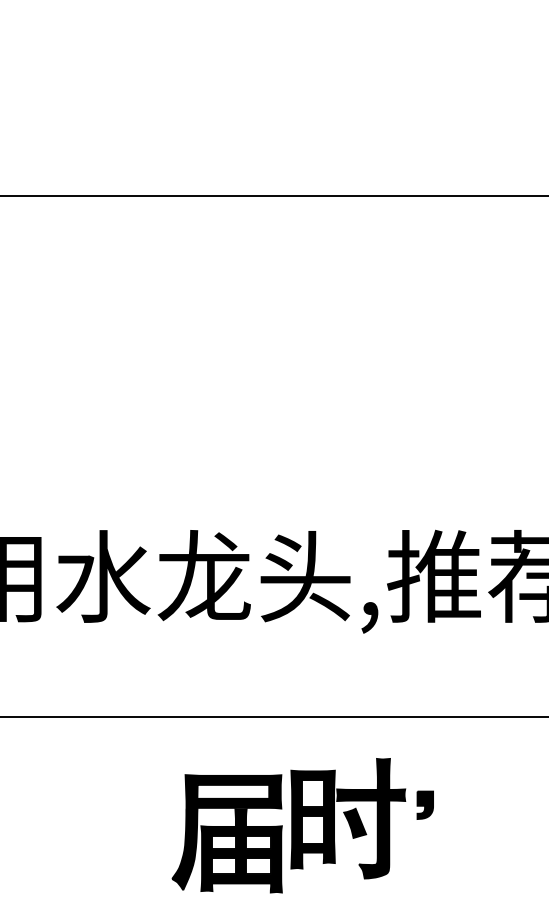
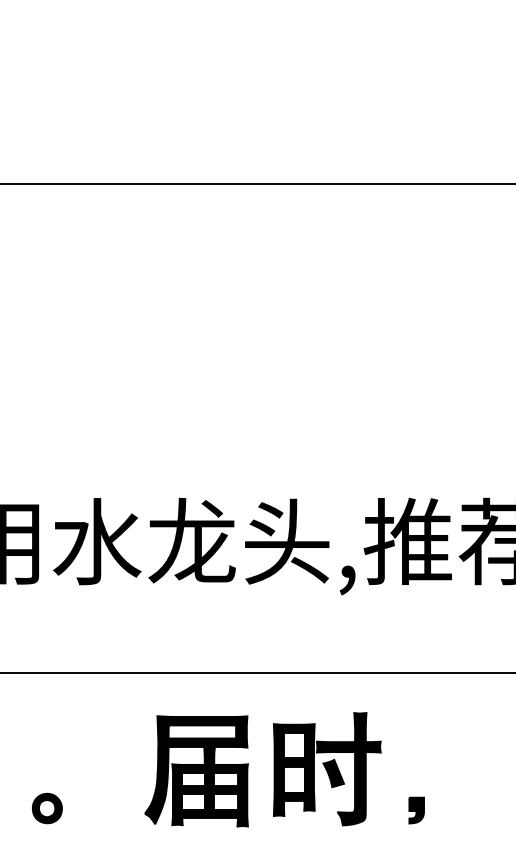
part: (425, 805) -> (416, 810), moved
part: (227, 833) -> (196, 771), moved
part: (49, 860) -> (46, 808), added

